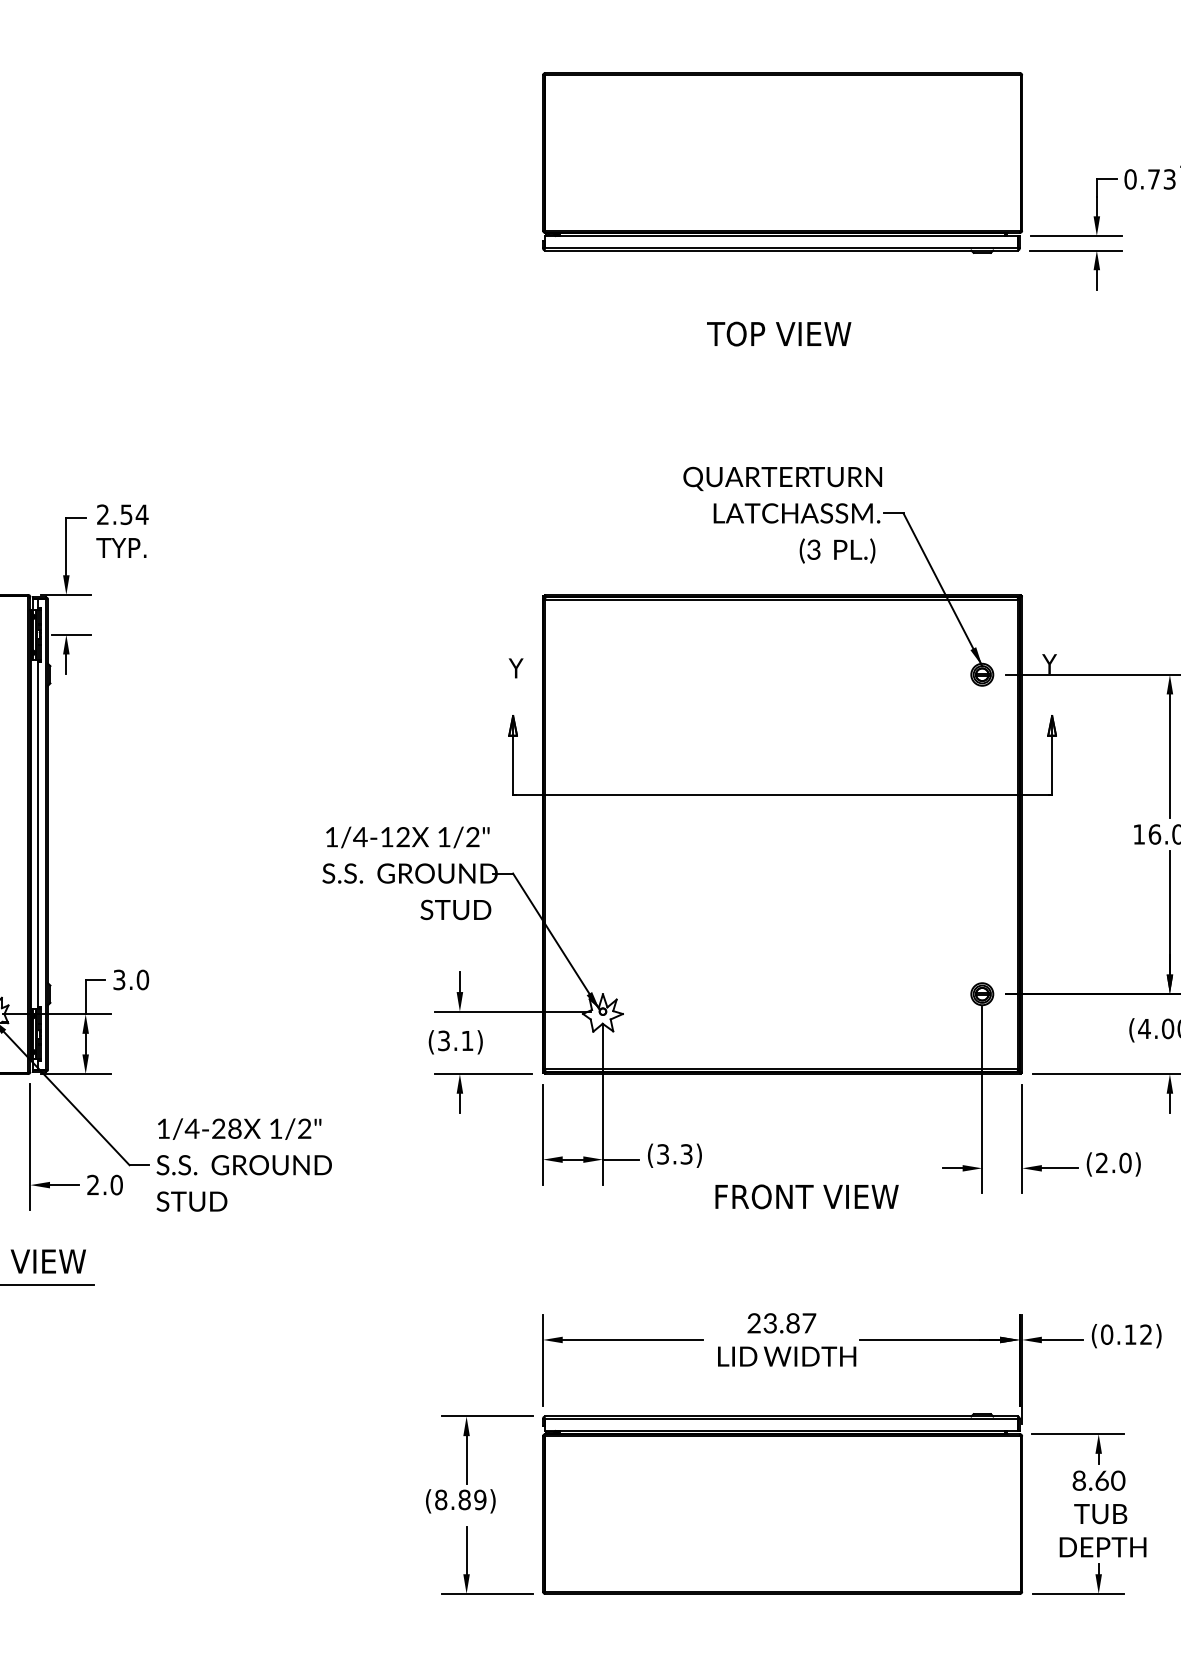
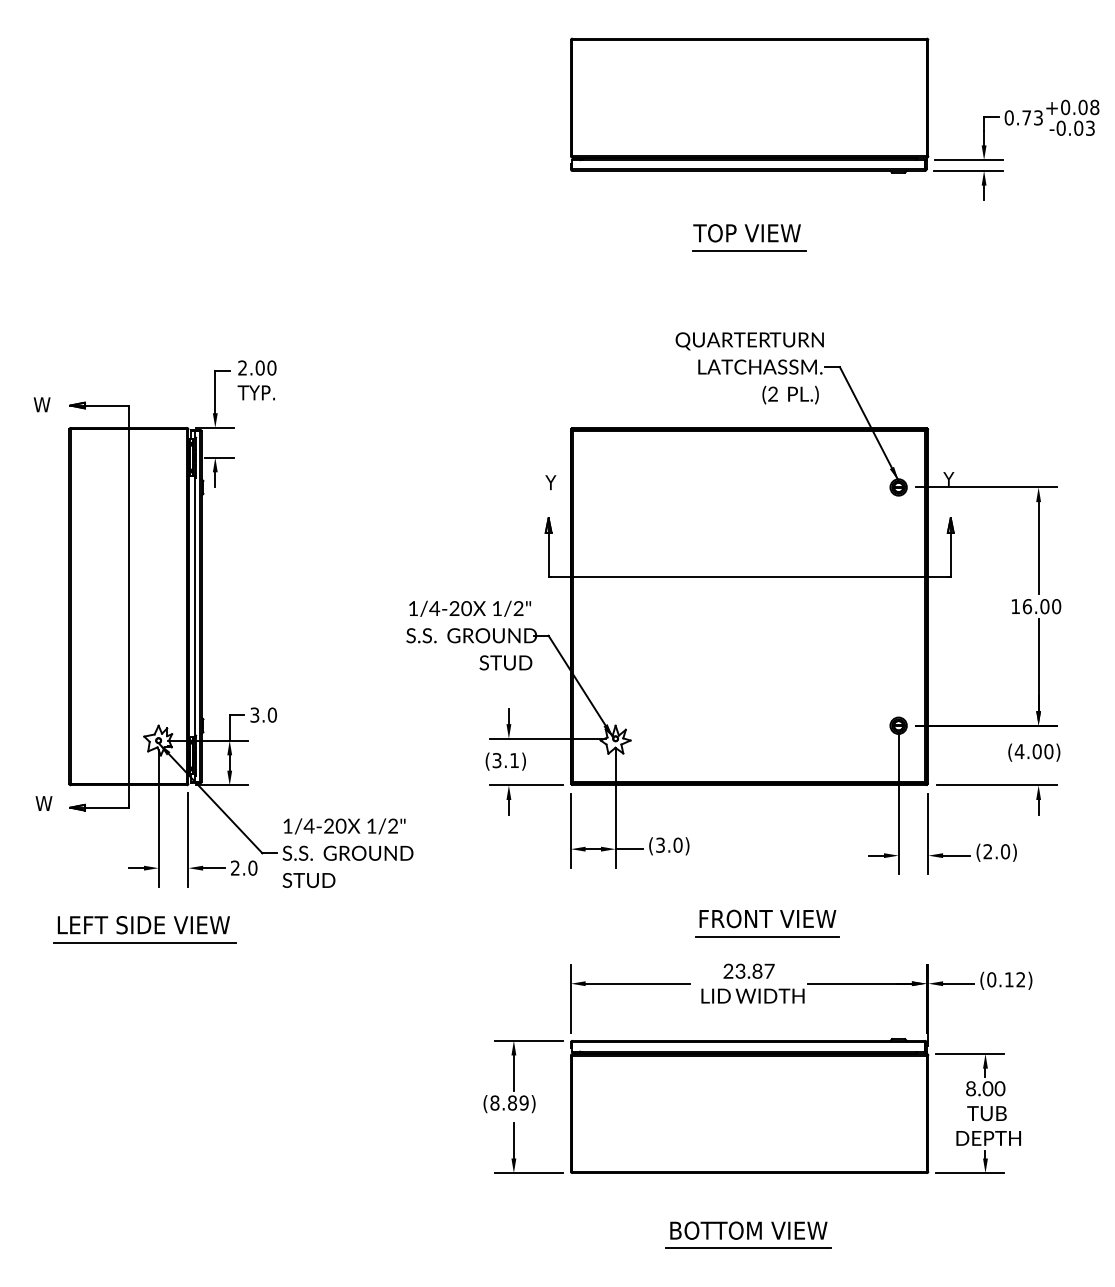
line: (782, 357) -> (749, 250), added
text: (133, 513) -> (265, 367), 2.54 -> 2.00
text: (813, 552) -> (772, 396), (3 -> (2
text: (395, 837) -> (460, 608), 1/4-12 -> 1/4-20
text: (234, 1129) -> (340, 826), 1/4-28 -> 1/4-20
text: (685, 1153) -> (677, 844), (3.3) -> (3.0)
text: (806, 1196) -> (767, 918), moved
line: (806, 1276) -> (767, 936), added
text: (1101, 1480) -> (987, 1088), 8.60 -> 8.00

